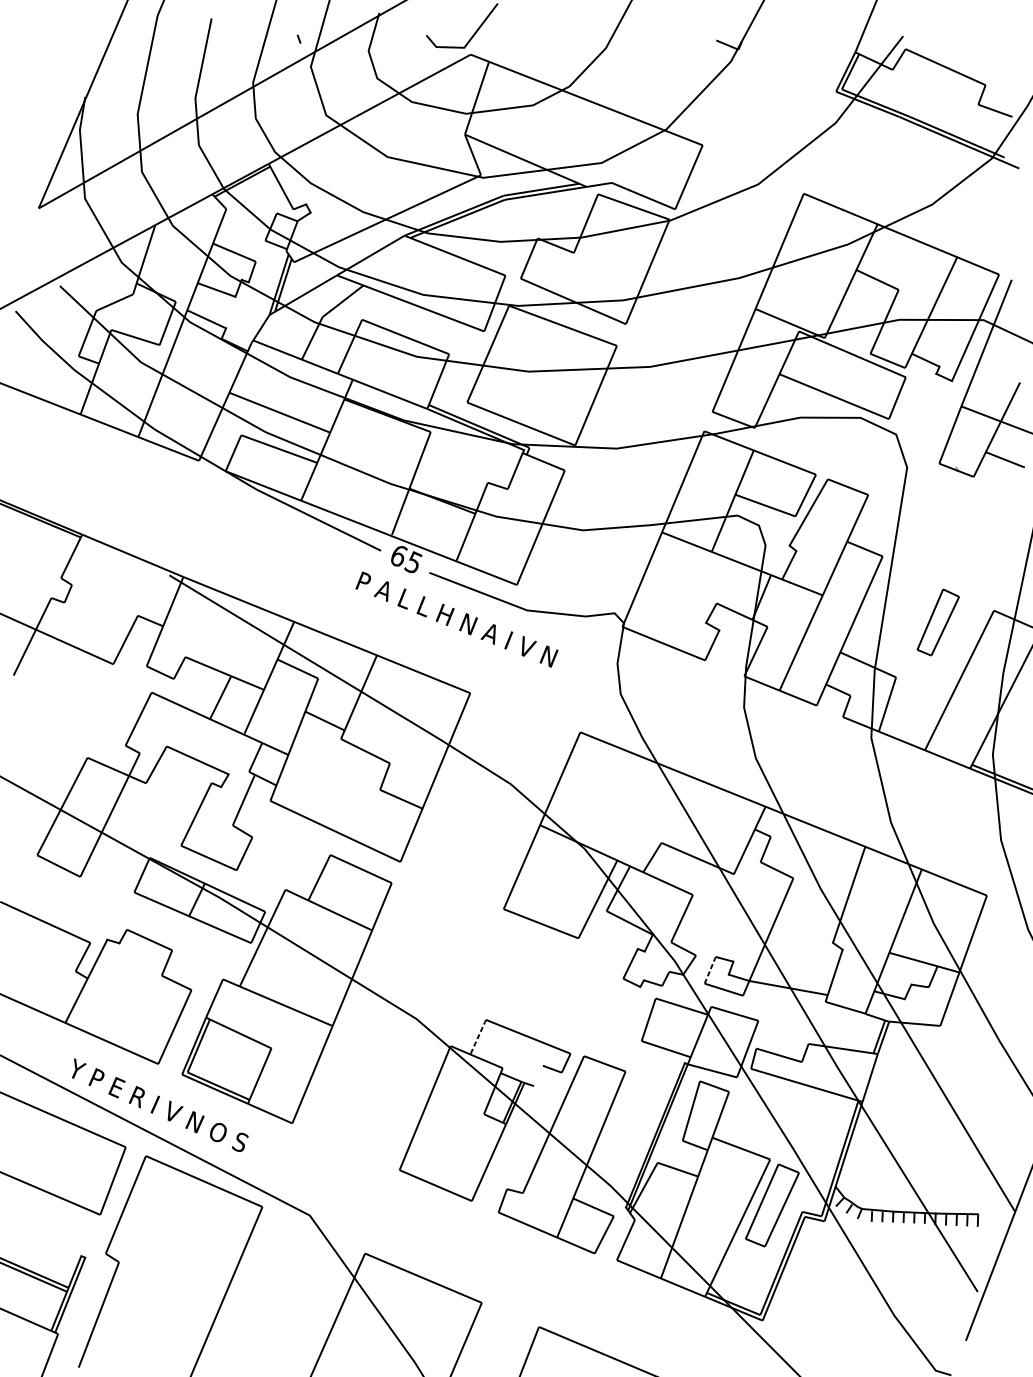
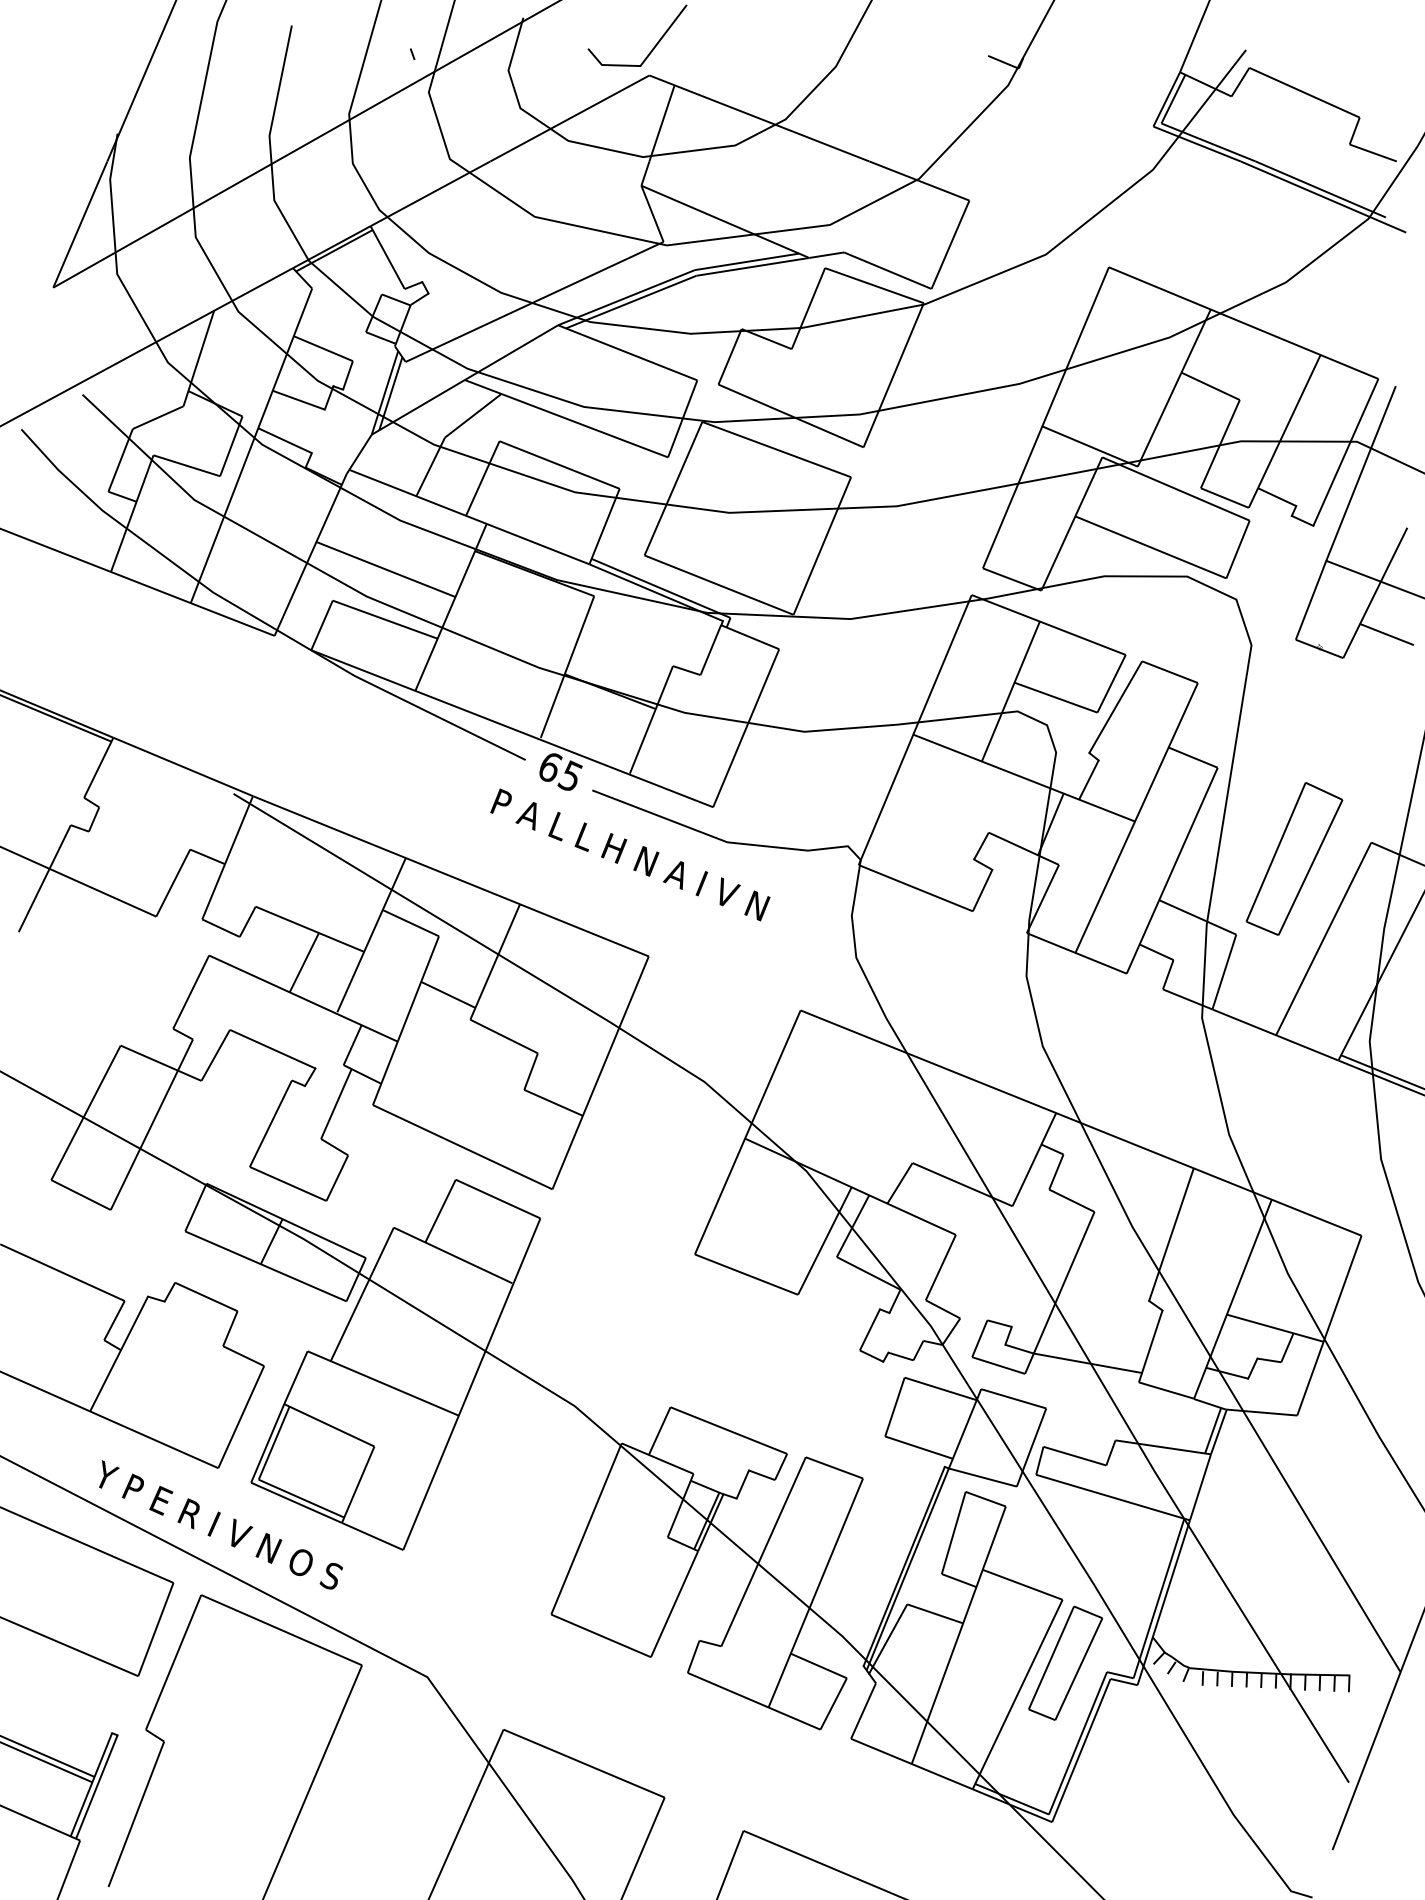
part: (938, 622) -> (1294, 858), size x1.67
line: (710, 970) -> (979, 1338), dashed -> solid
line: (478, 1037) -> (659, 1431), dashed -> solid
line: (538, 1075) -> (742, 1484), added

